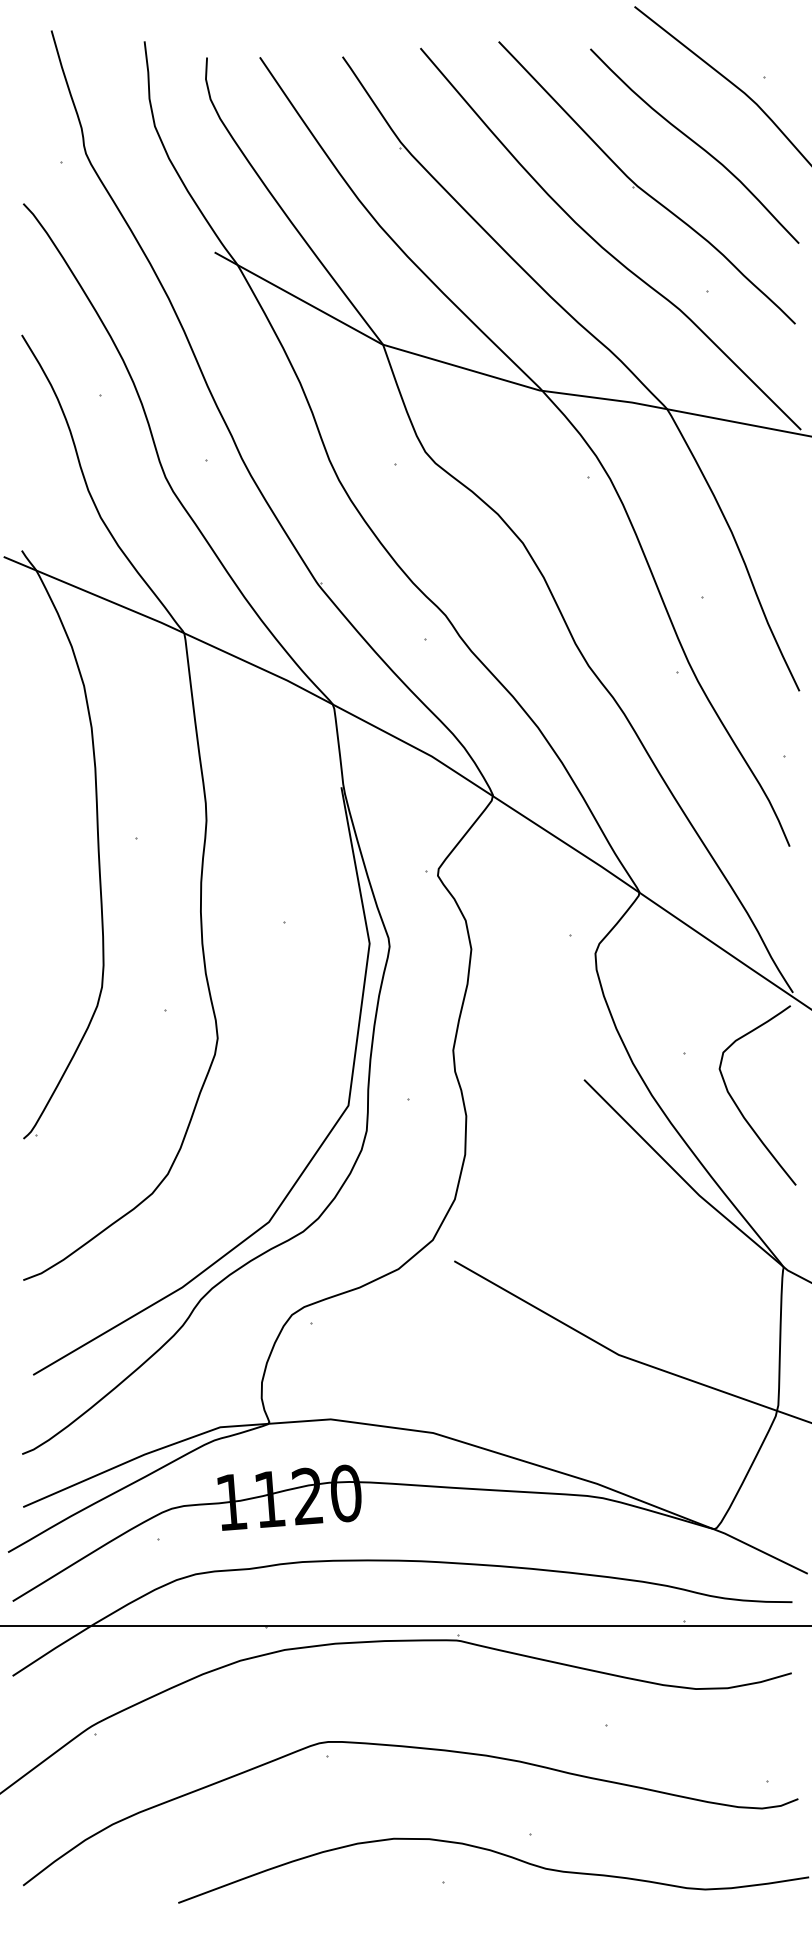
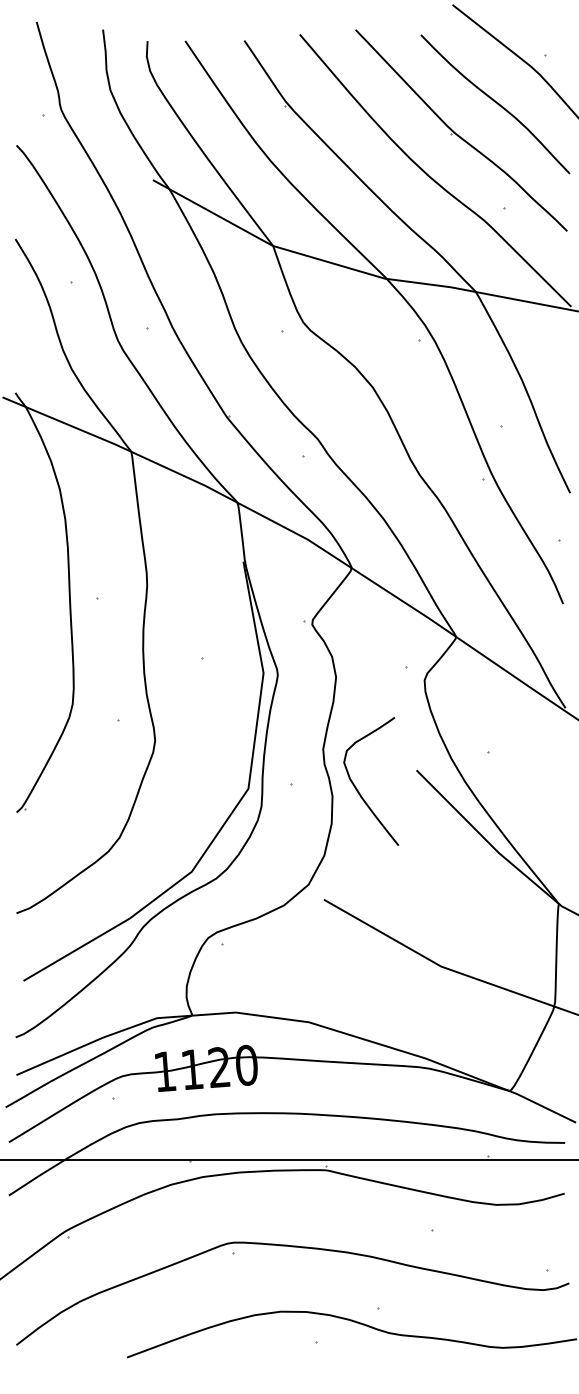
curve: (738, 1106) -> (357, 789), moved

